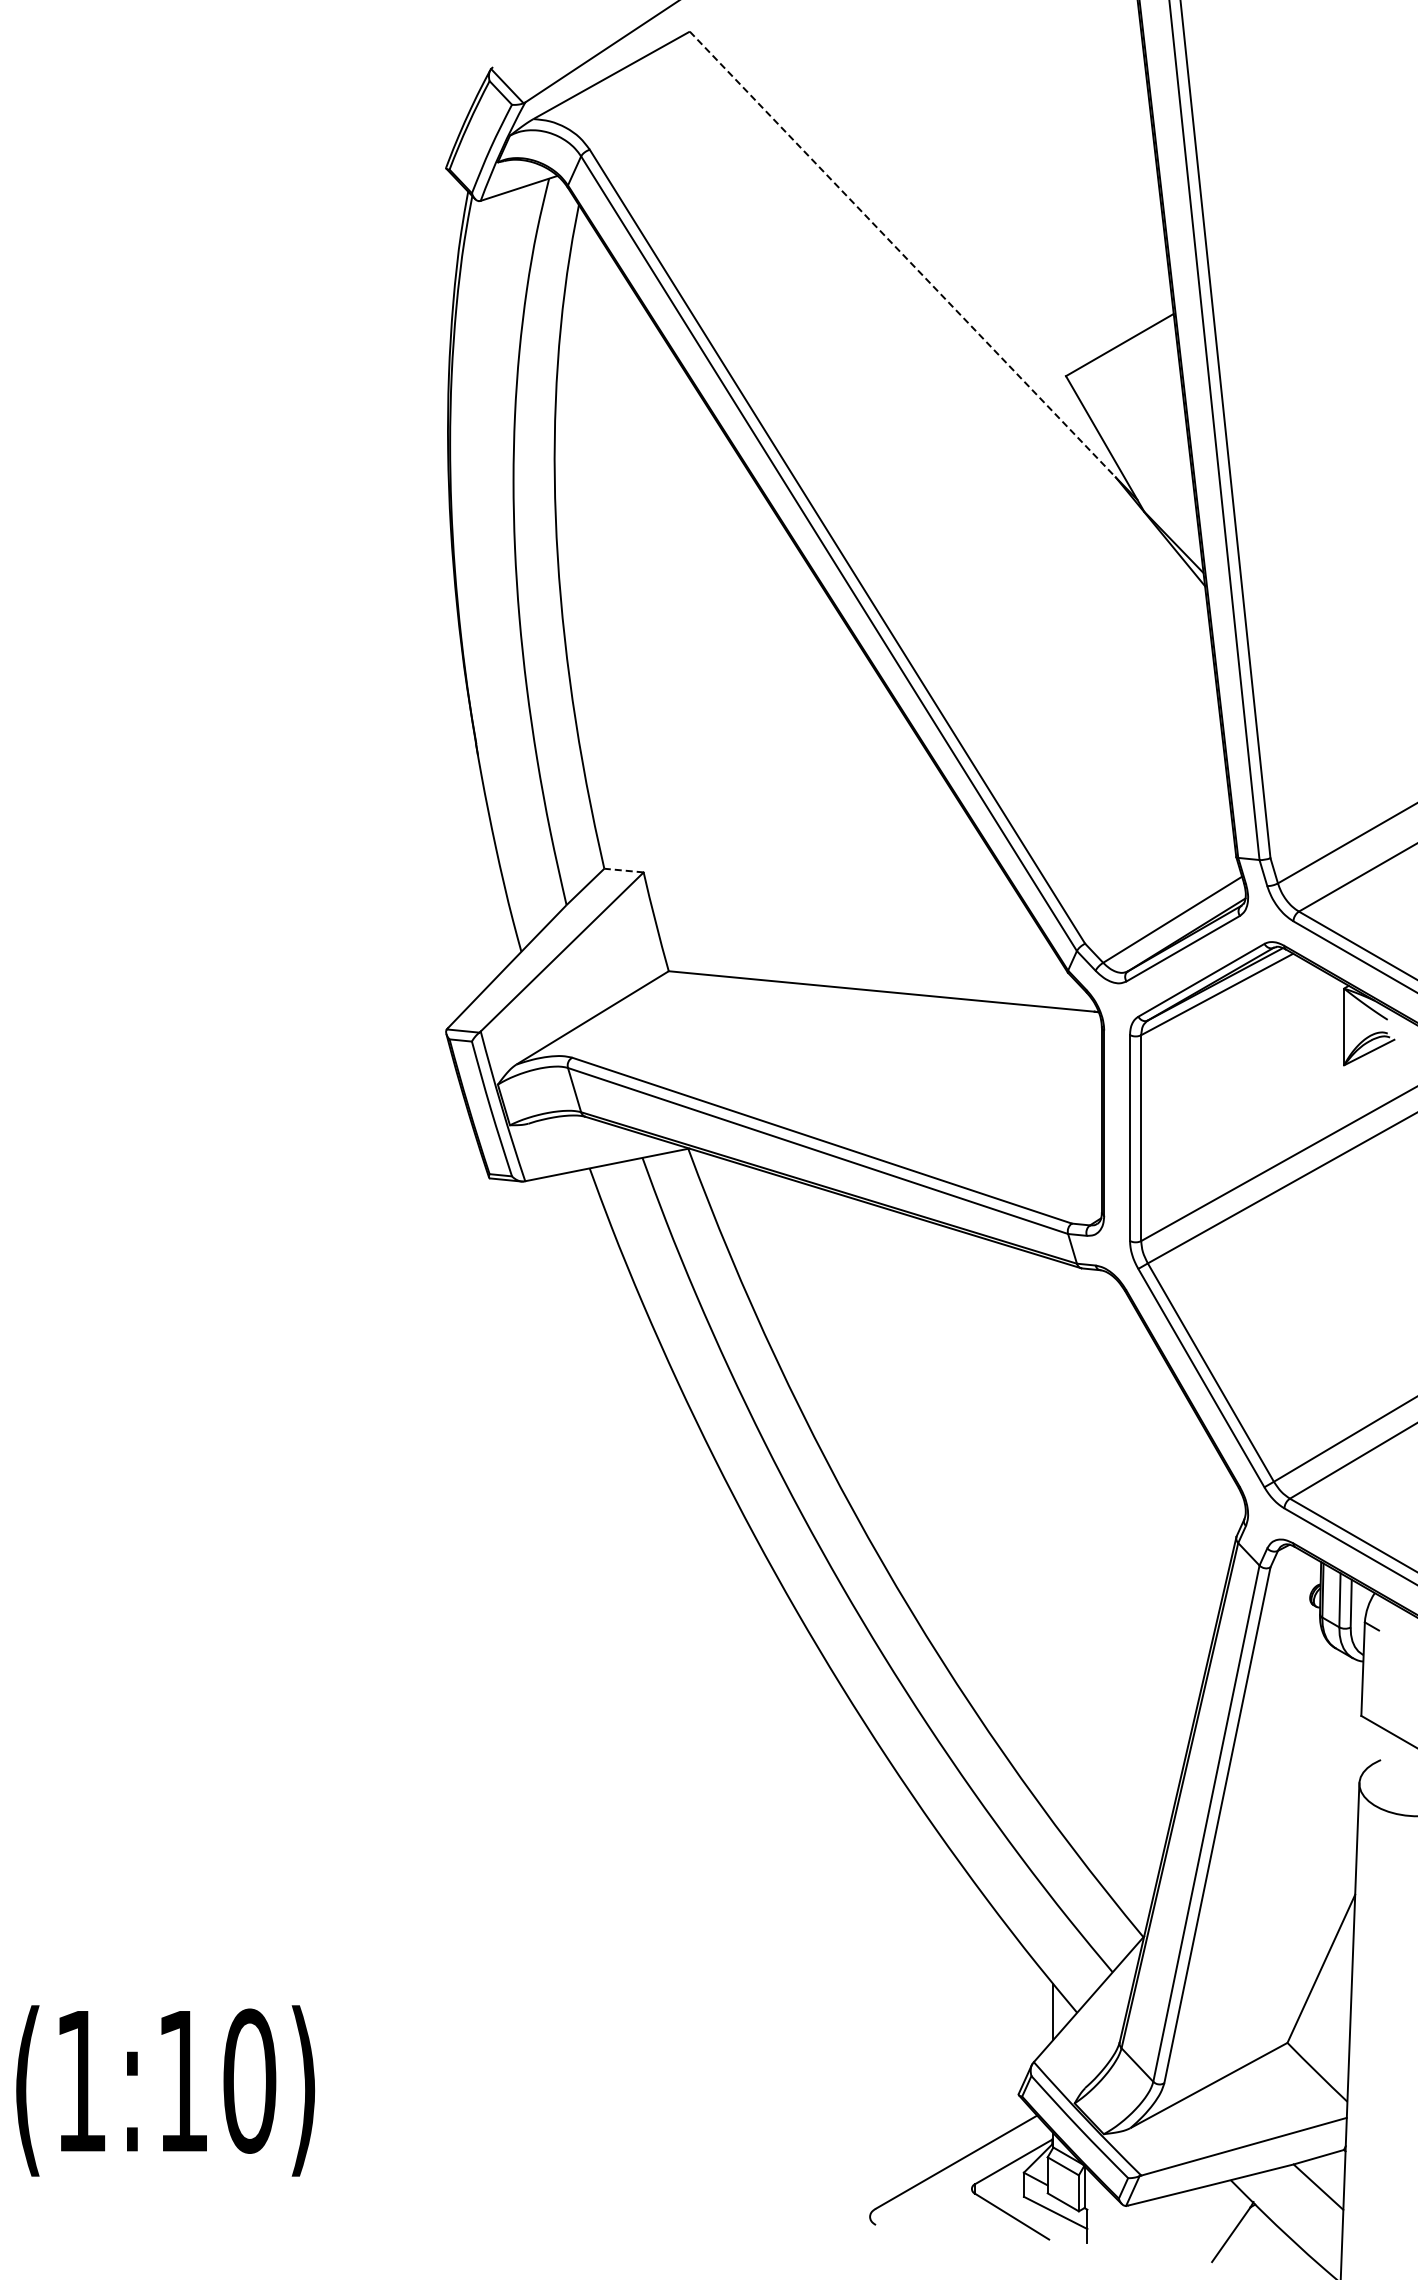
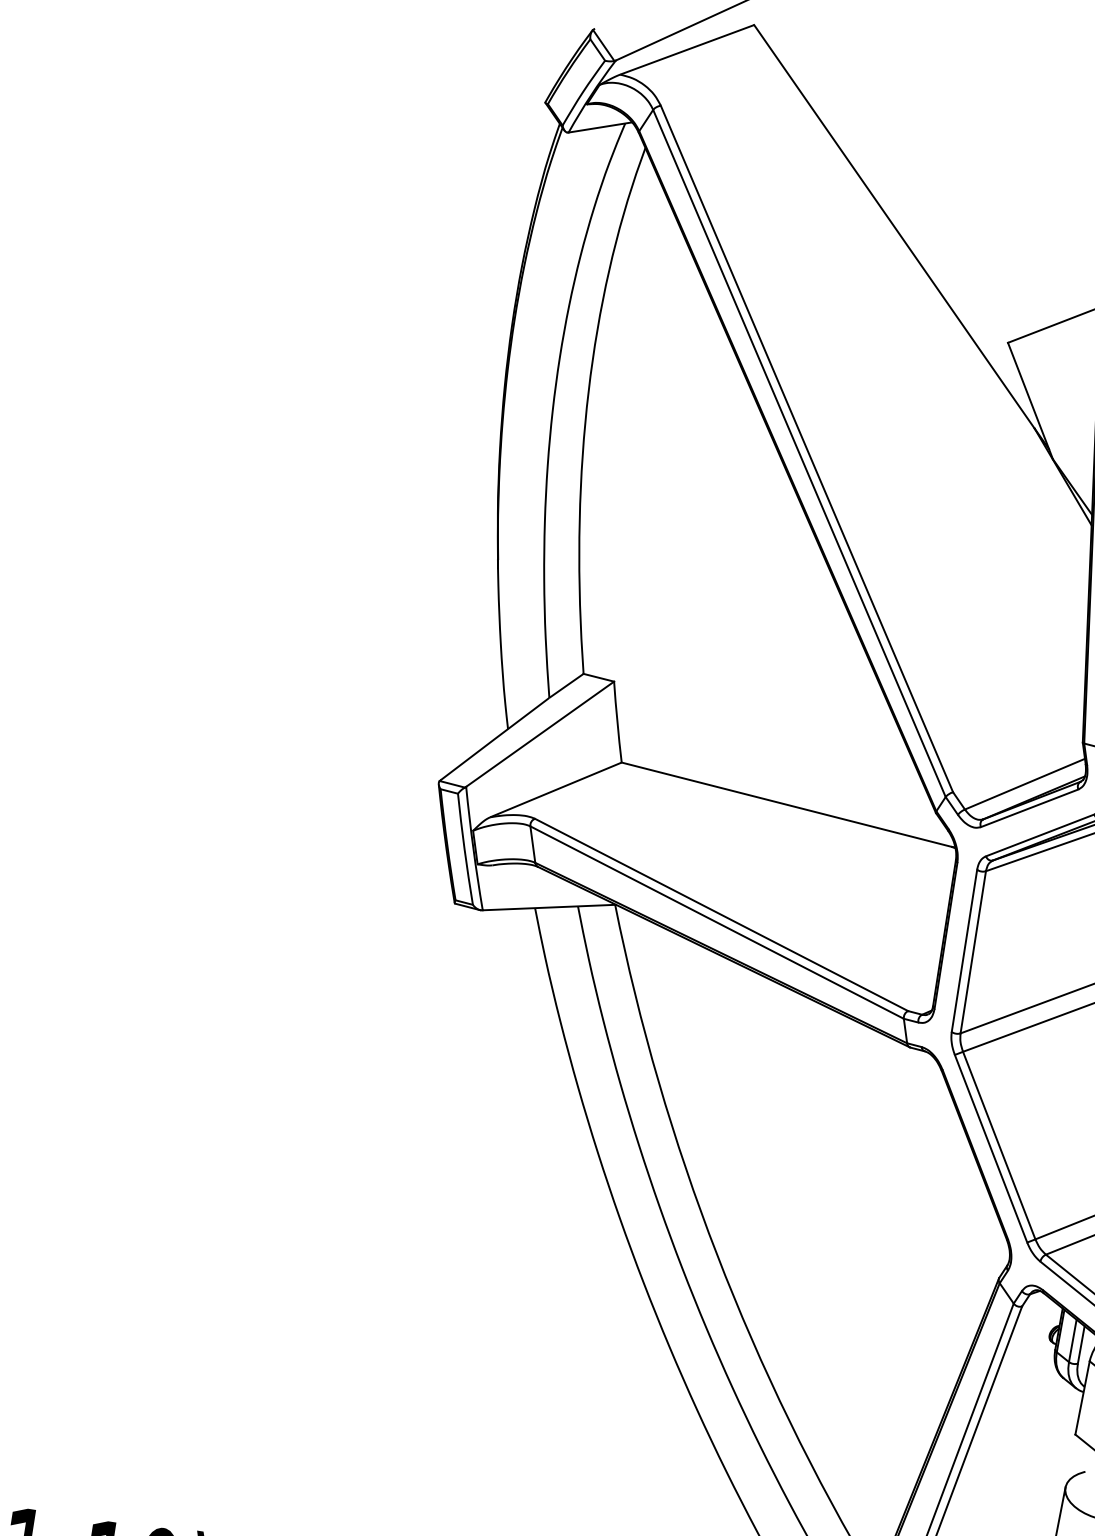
line: (903, 254) -> (895, 226), dashed -> solid
line: (624, 870) -> (599, 677), dashed -> solid

